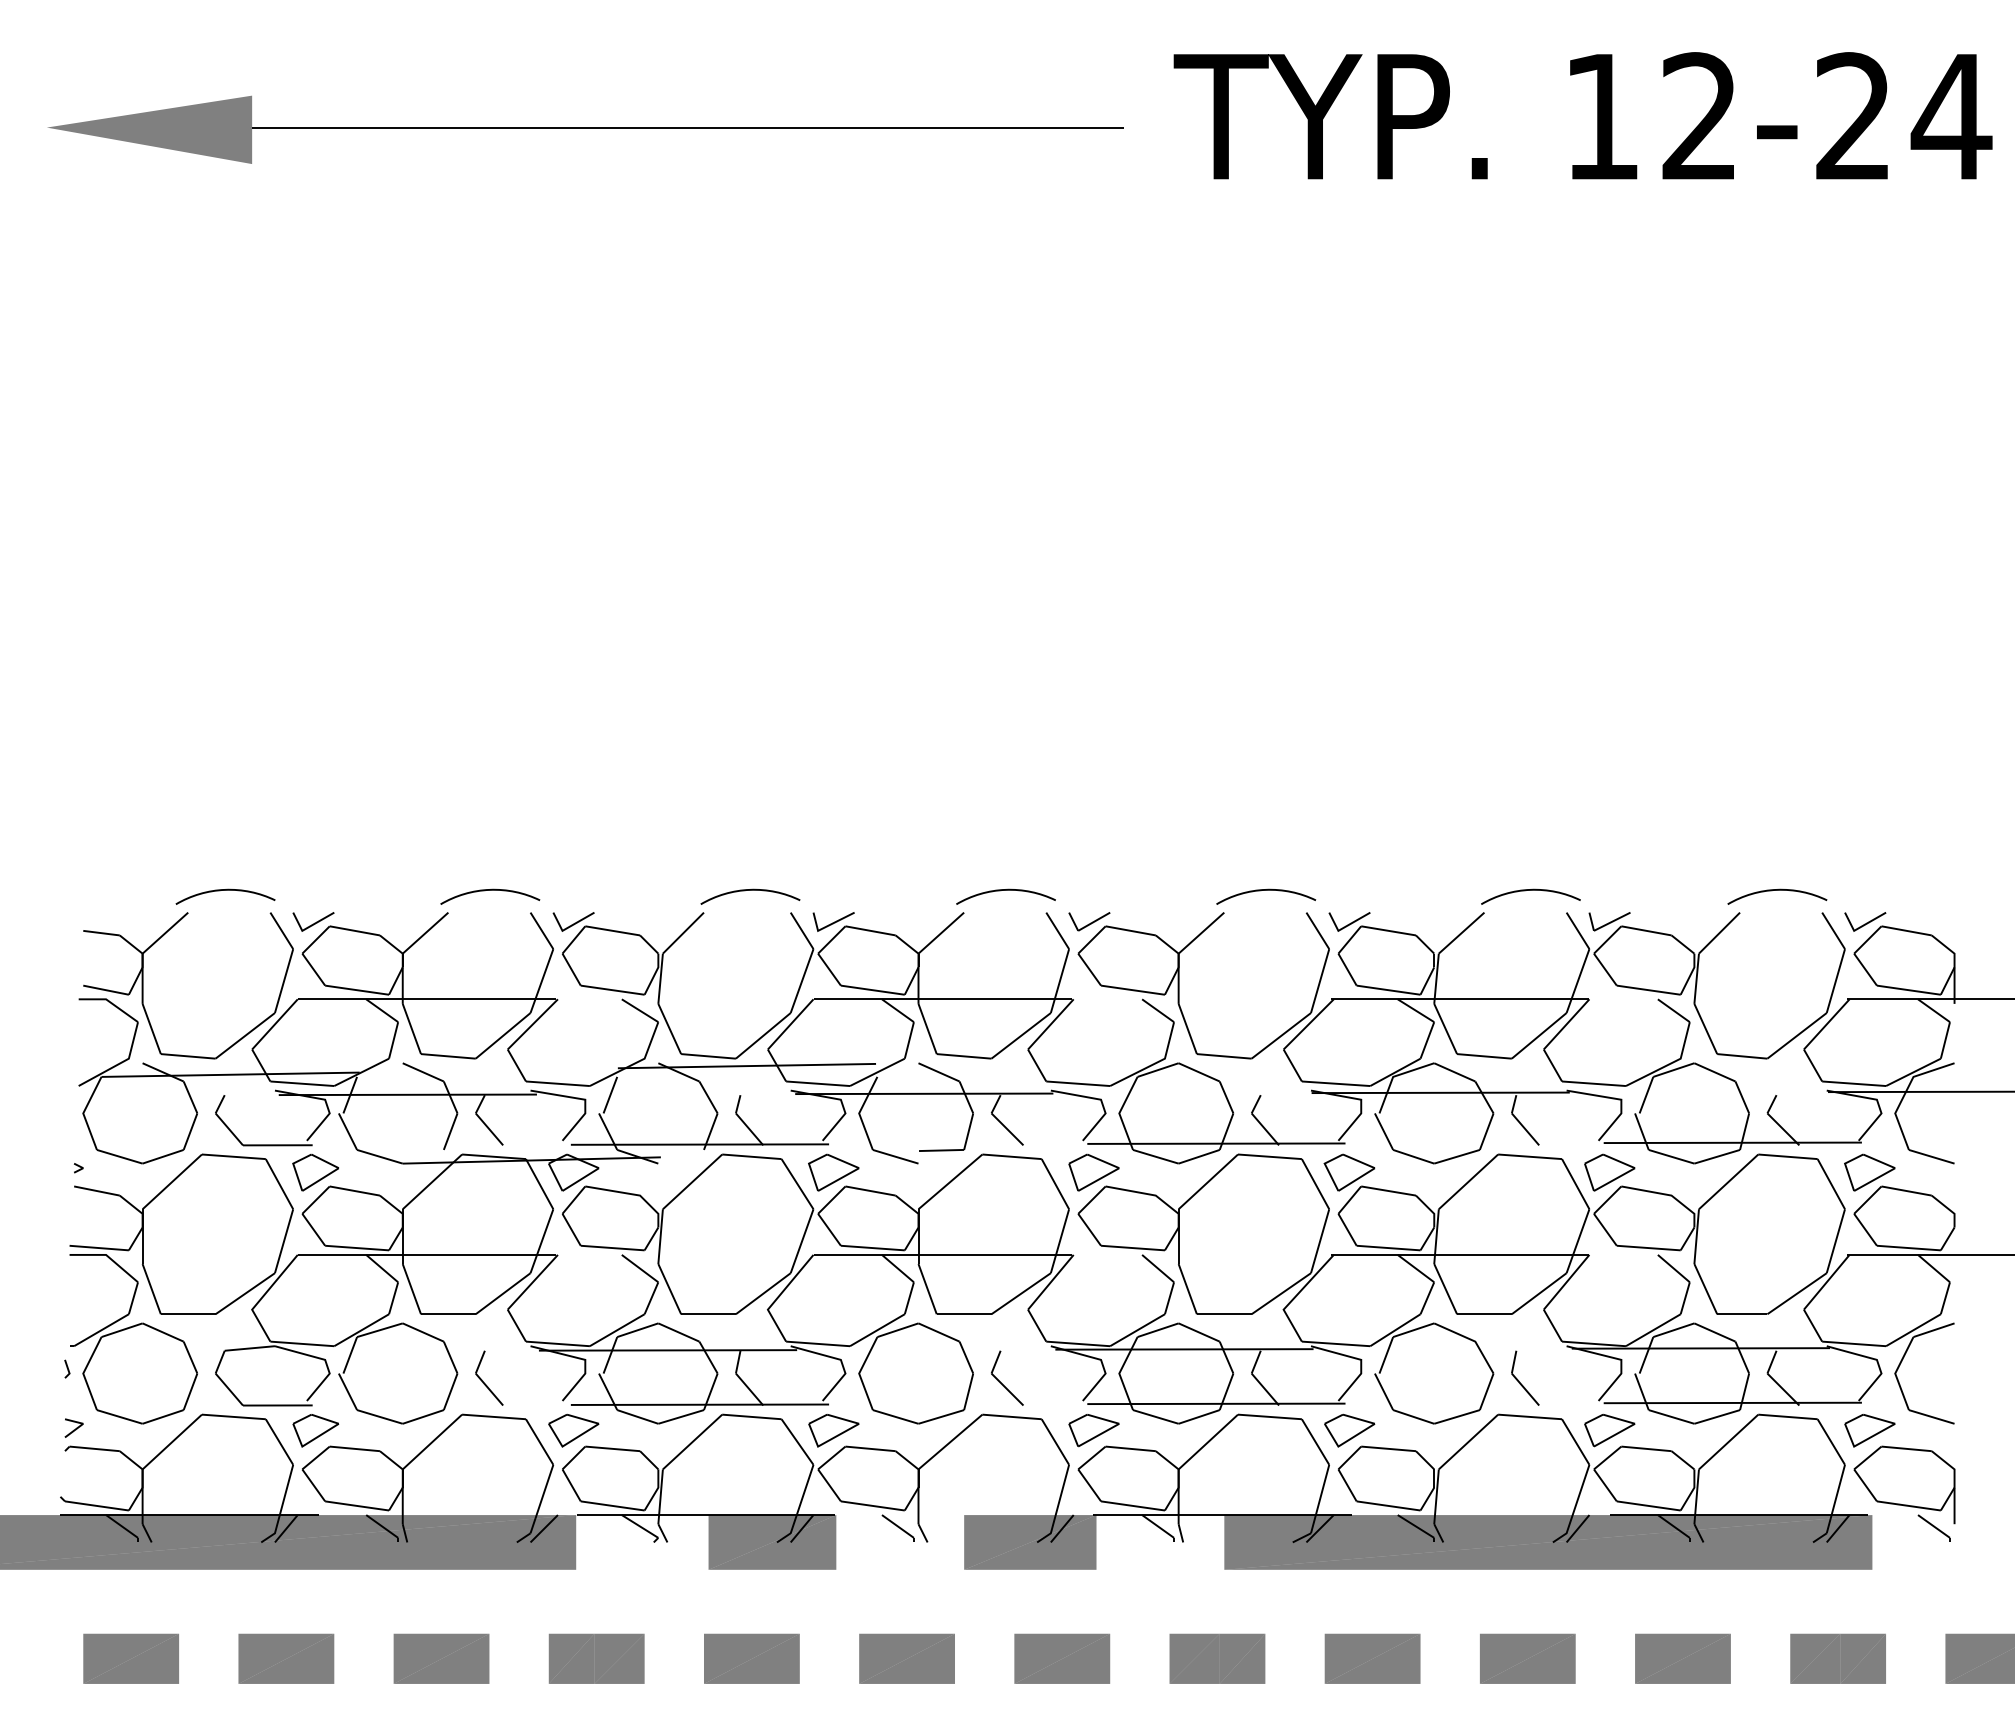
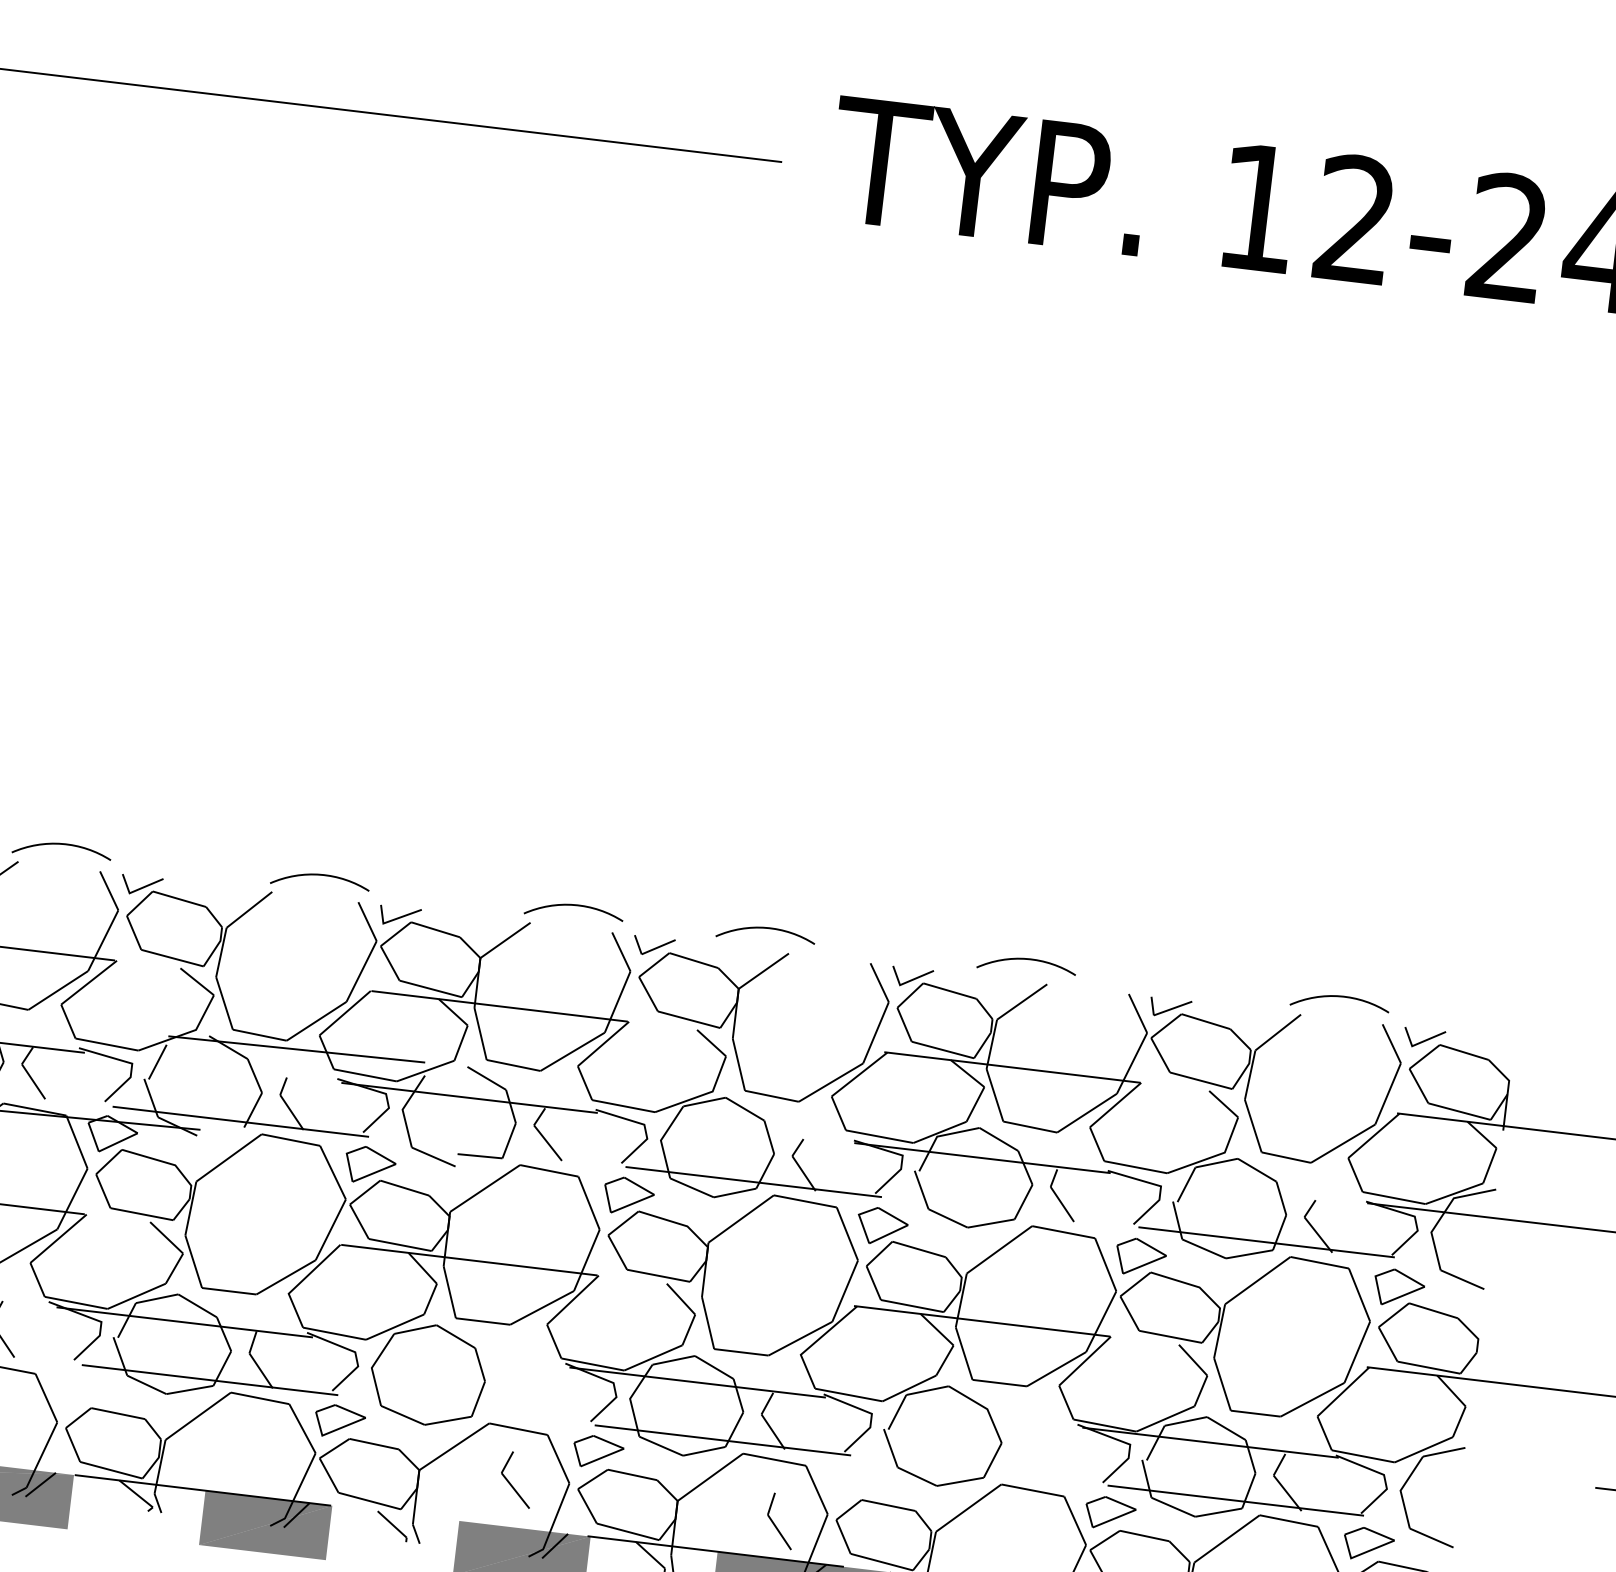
arc: (1266, 890) -> (766, 928), moved
arc: (1530, 890) -> (1027, 959), moved
part: (1519, 1380) -> (774, 1522), moved
part: (1001, 1382) -> (510, 1483), moved
part: (573, 1430) -> (81, 1390), removed
part: (1349, 1430) -> (851, 1482), removed

